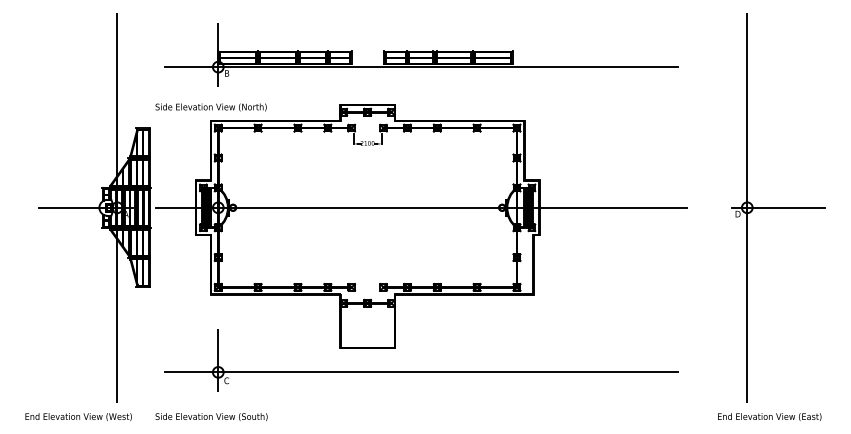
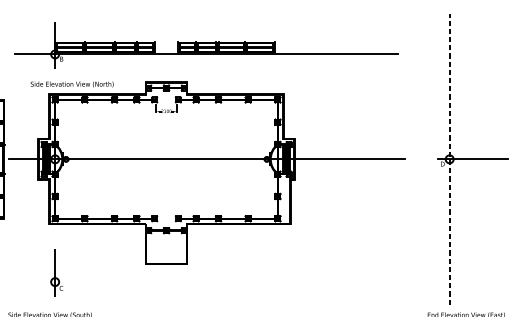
text: (210, 107) -> (71, 84), moved
line: (747, 207) -> (449, 159), solid -> dashed
line: (420, 372) -> (205, 282), removed

